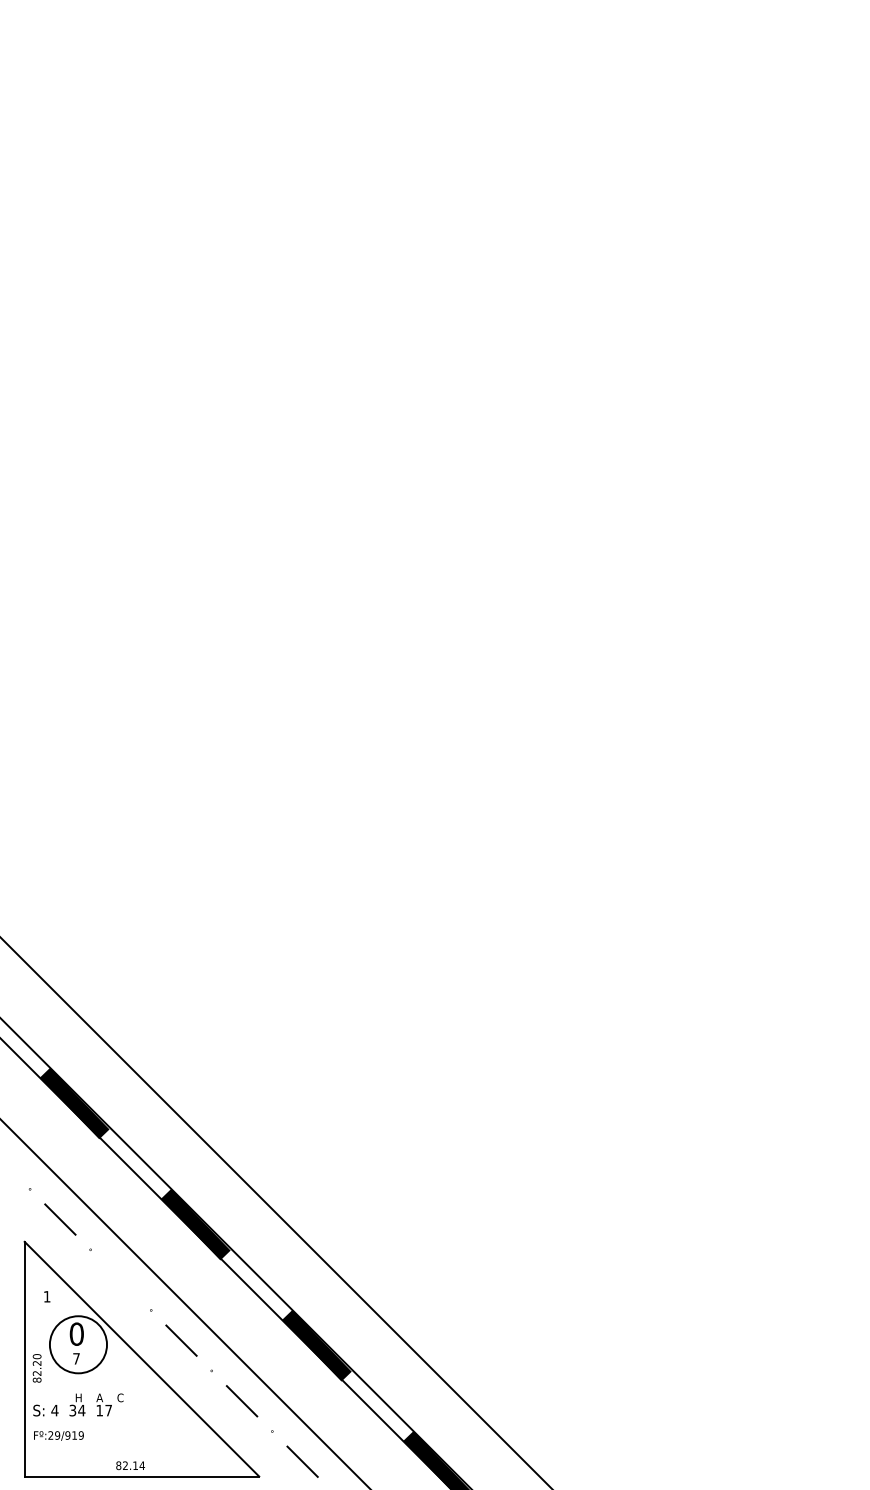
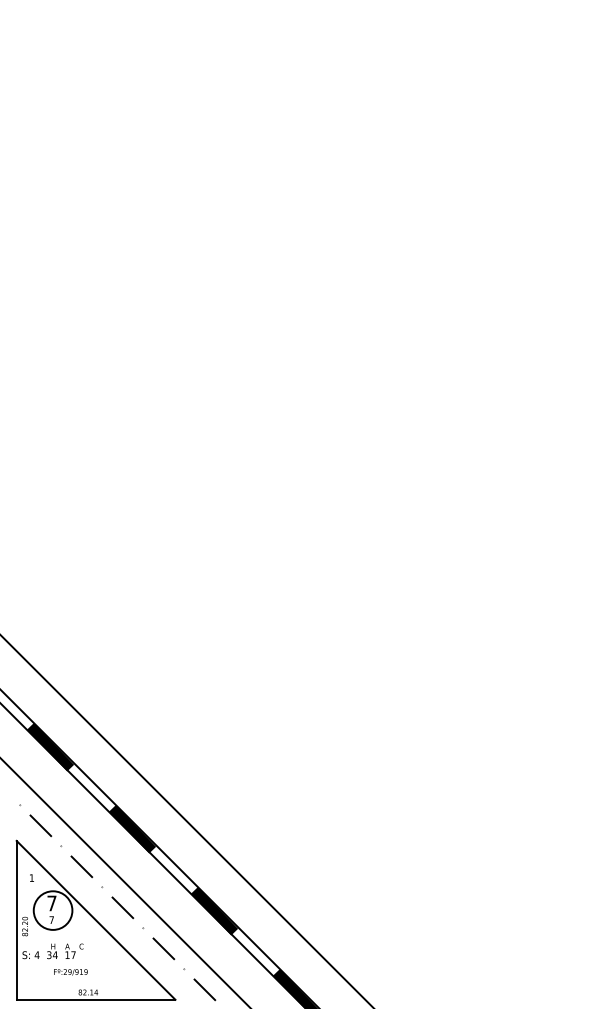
line: (120, 1279) -> (81, 866), added
text: (76, 1334) -> (51, 903), 0 -> 7
text: (58, 1436) -> (70, 972), moved

